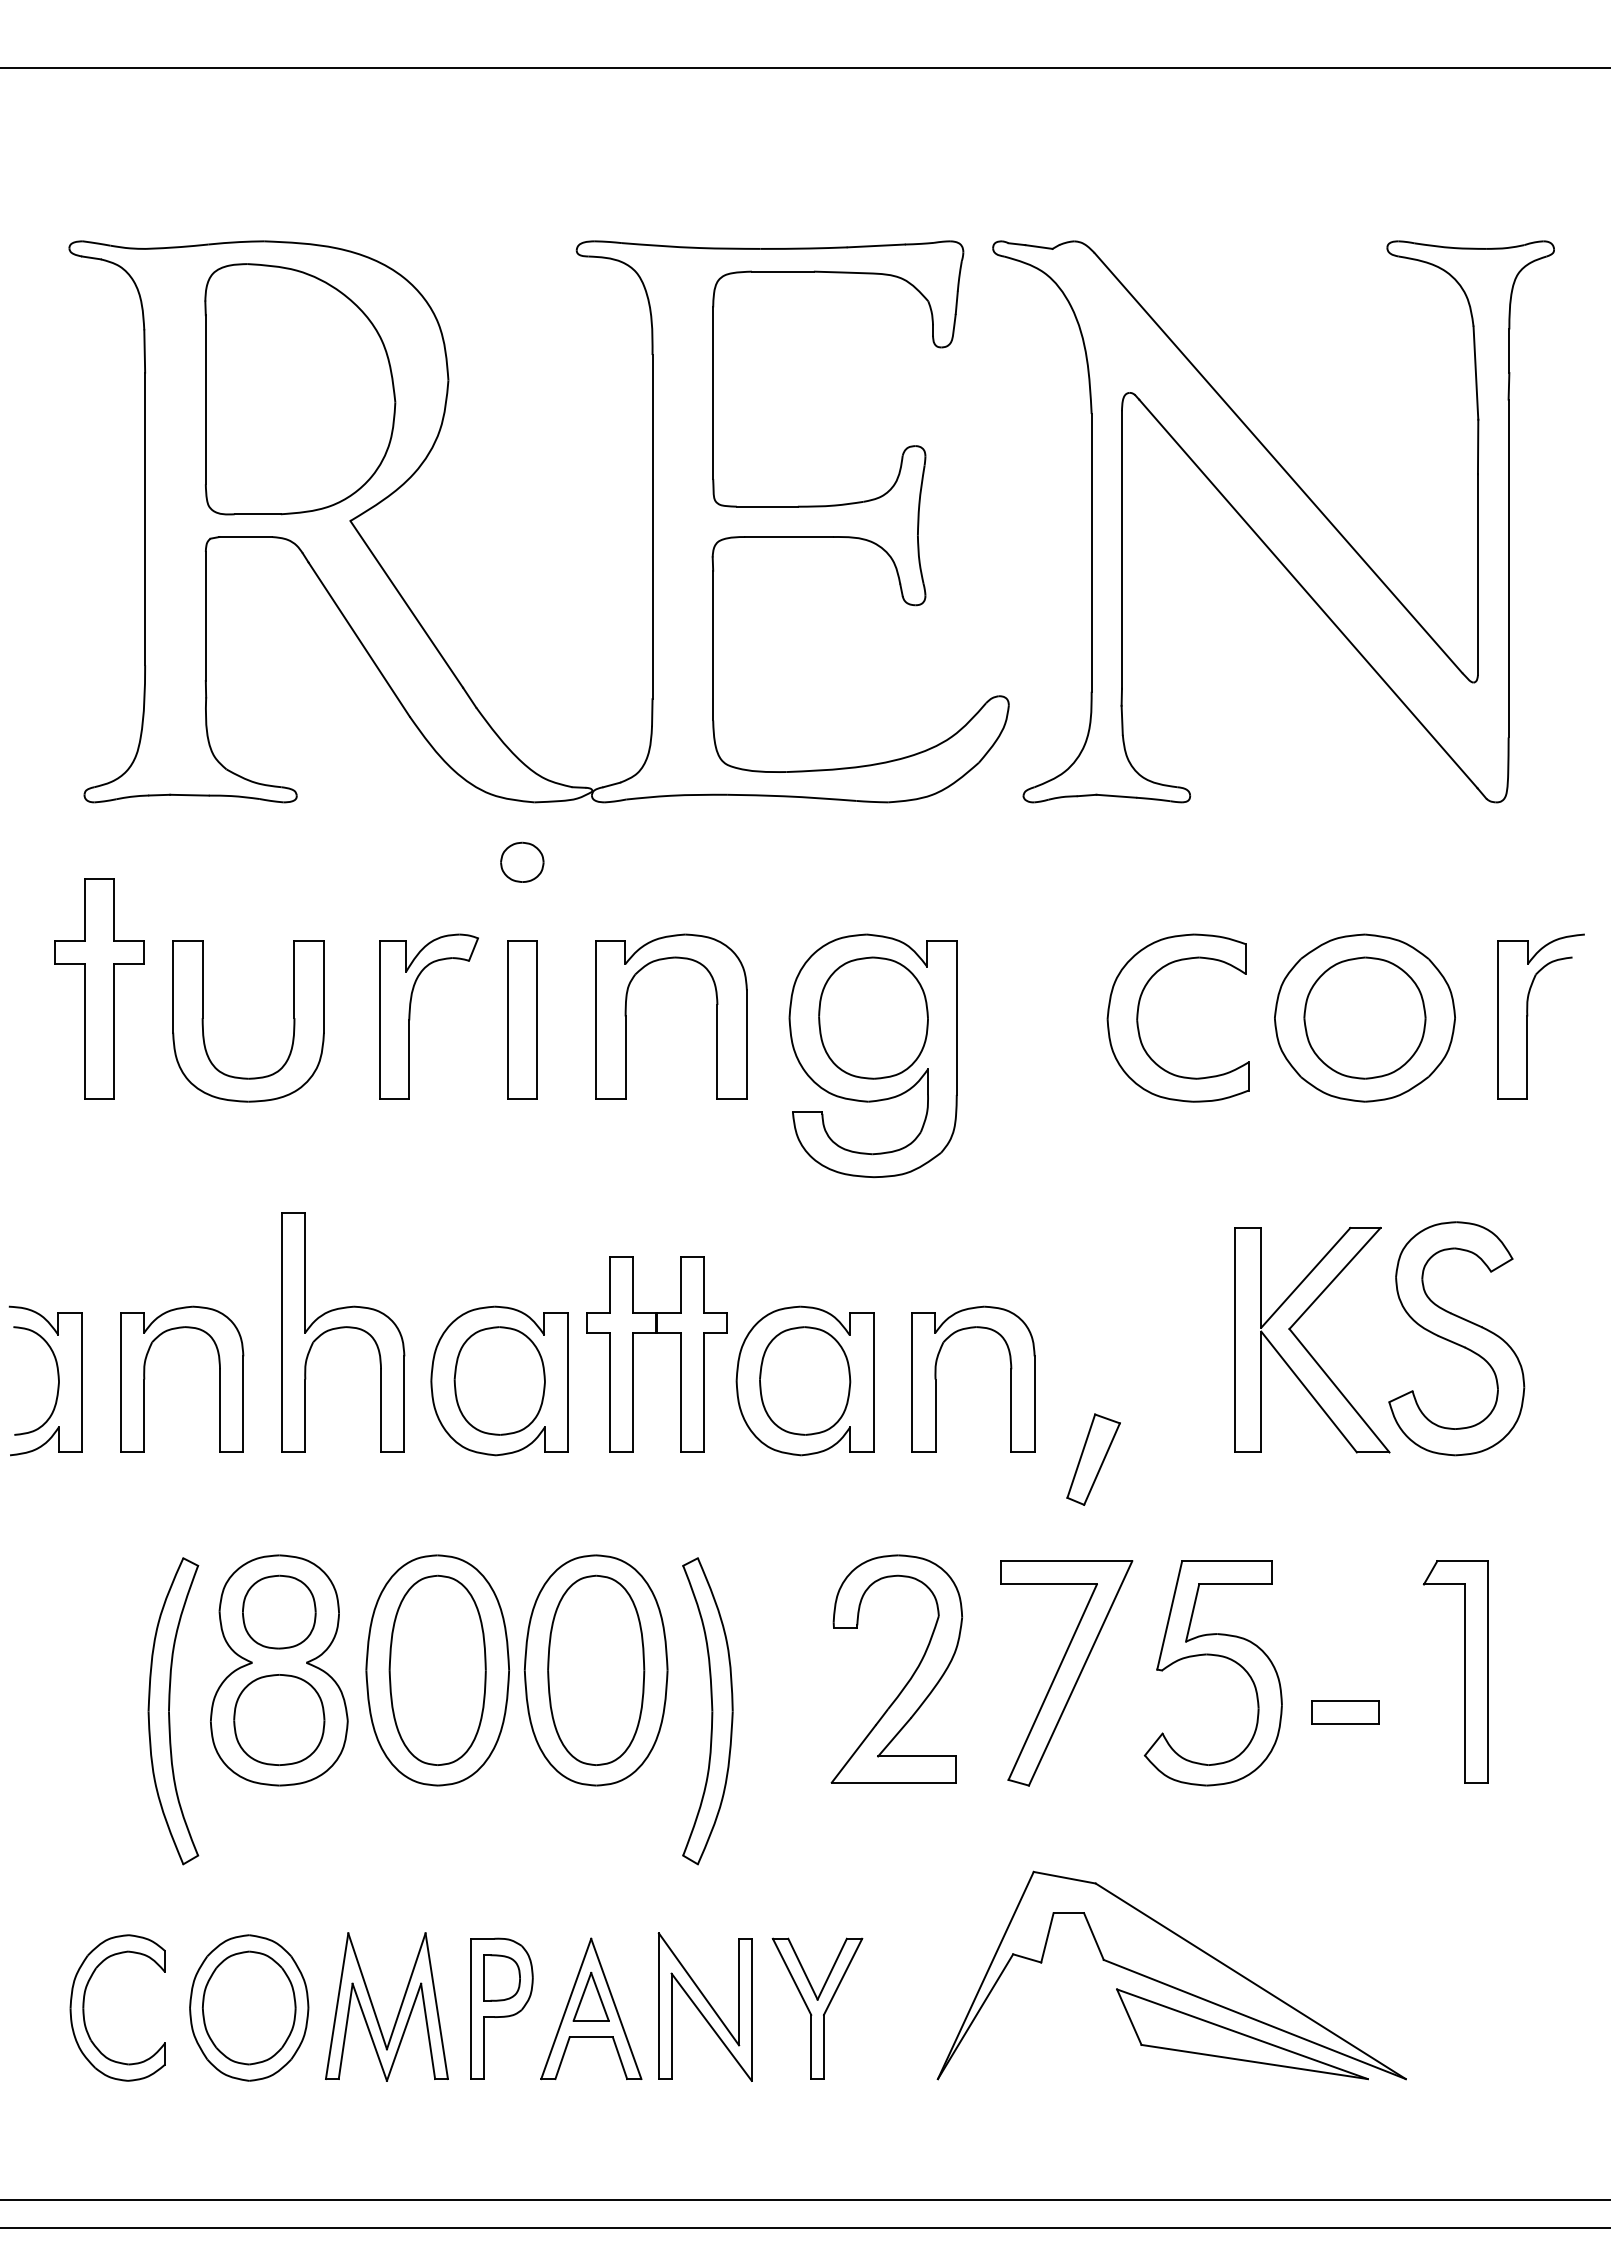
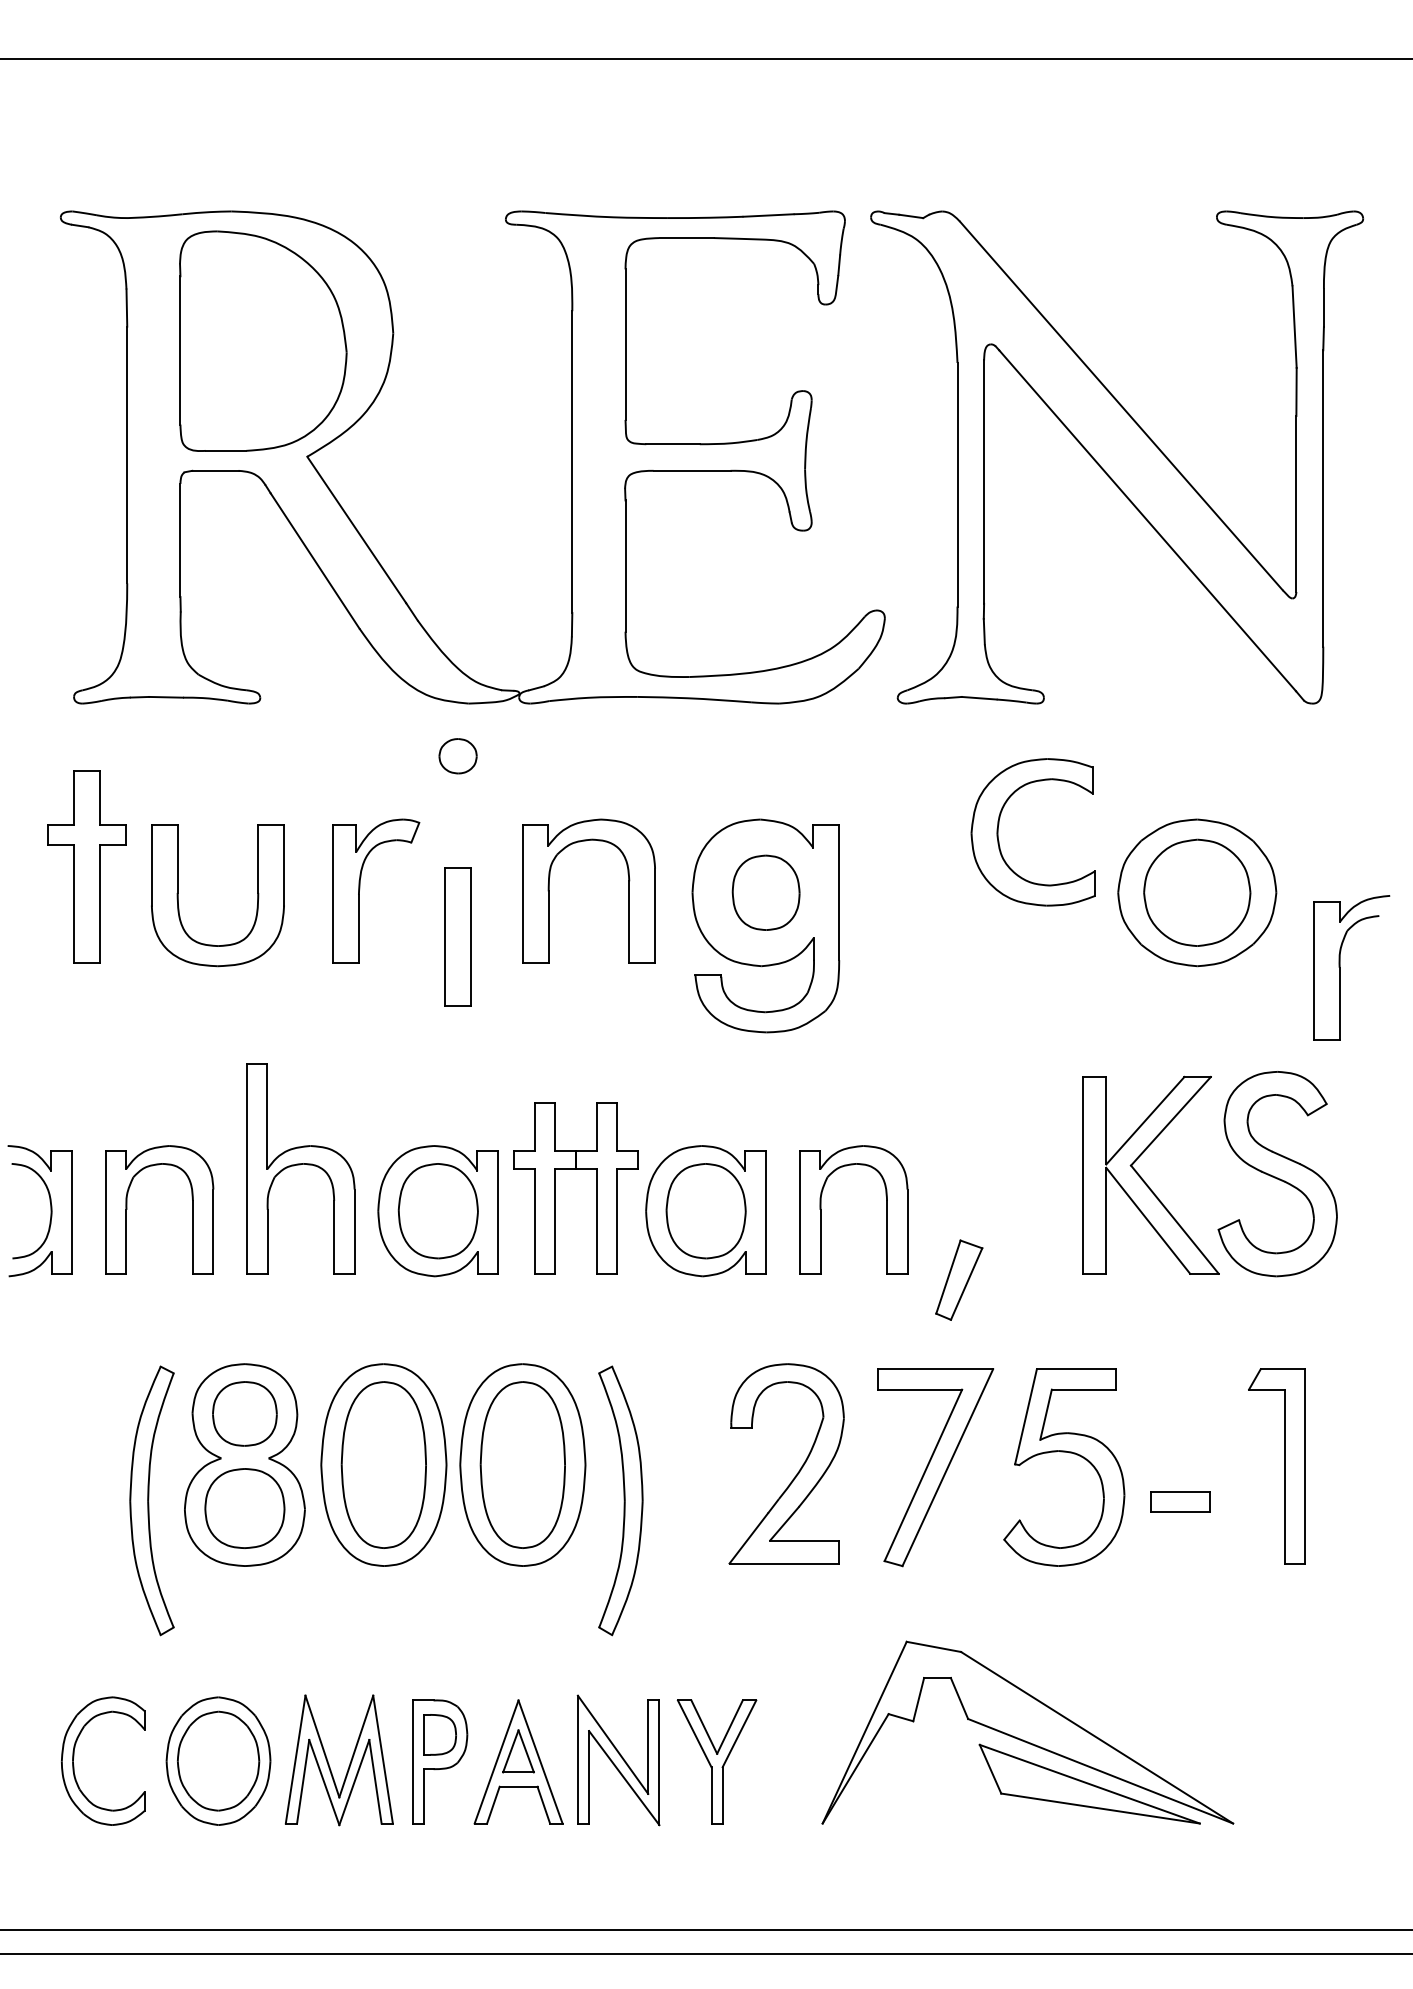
part: (1528, 1016) -> (1340, 967), moved
part: (873, 1017) -> (766, 892), size x0.7
part: (1138, 1017) -> (998, 831), moved
part: (522, 1019) -> (458, 937), moved

